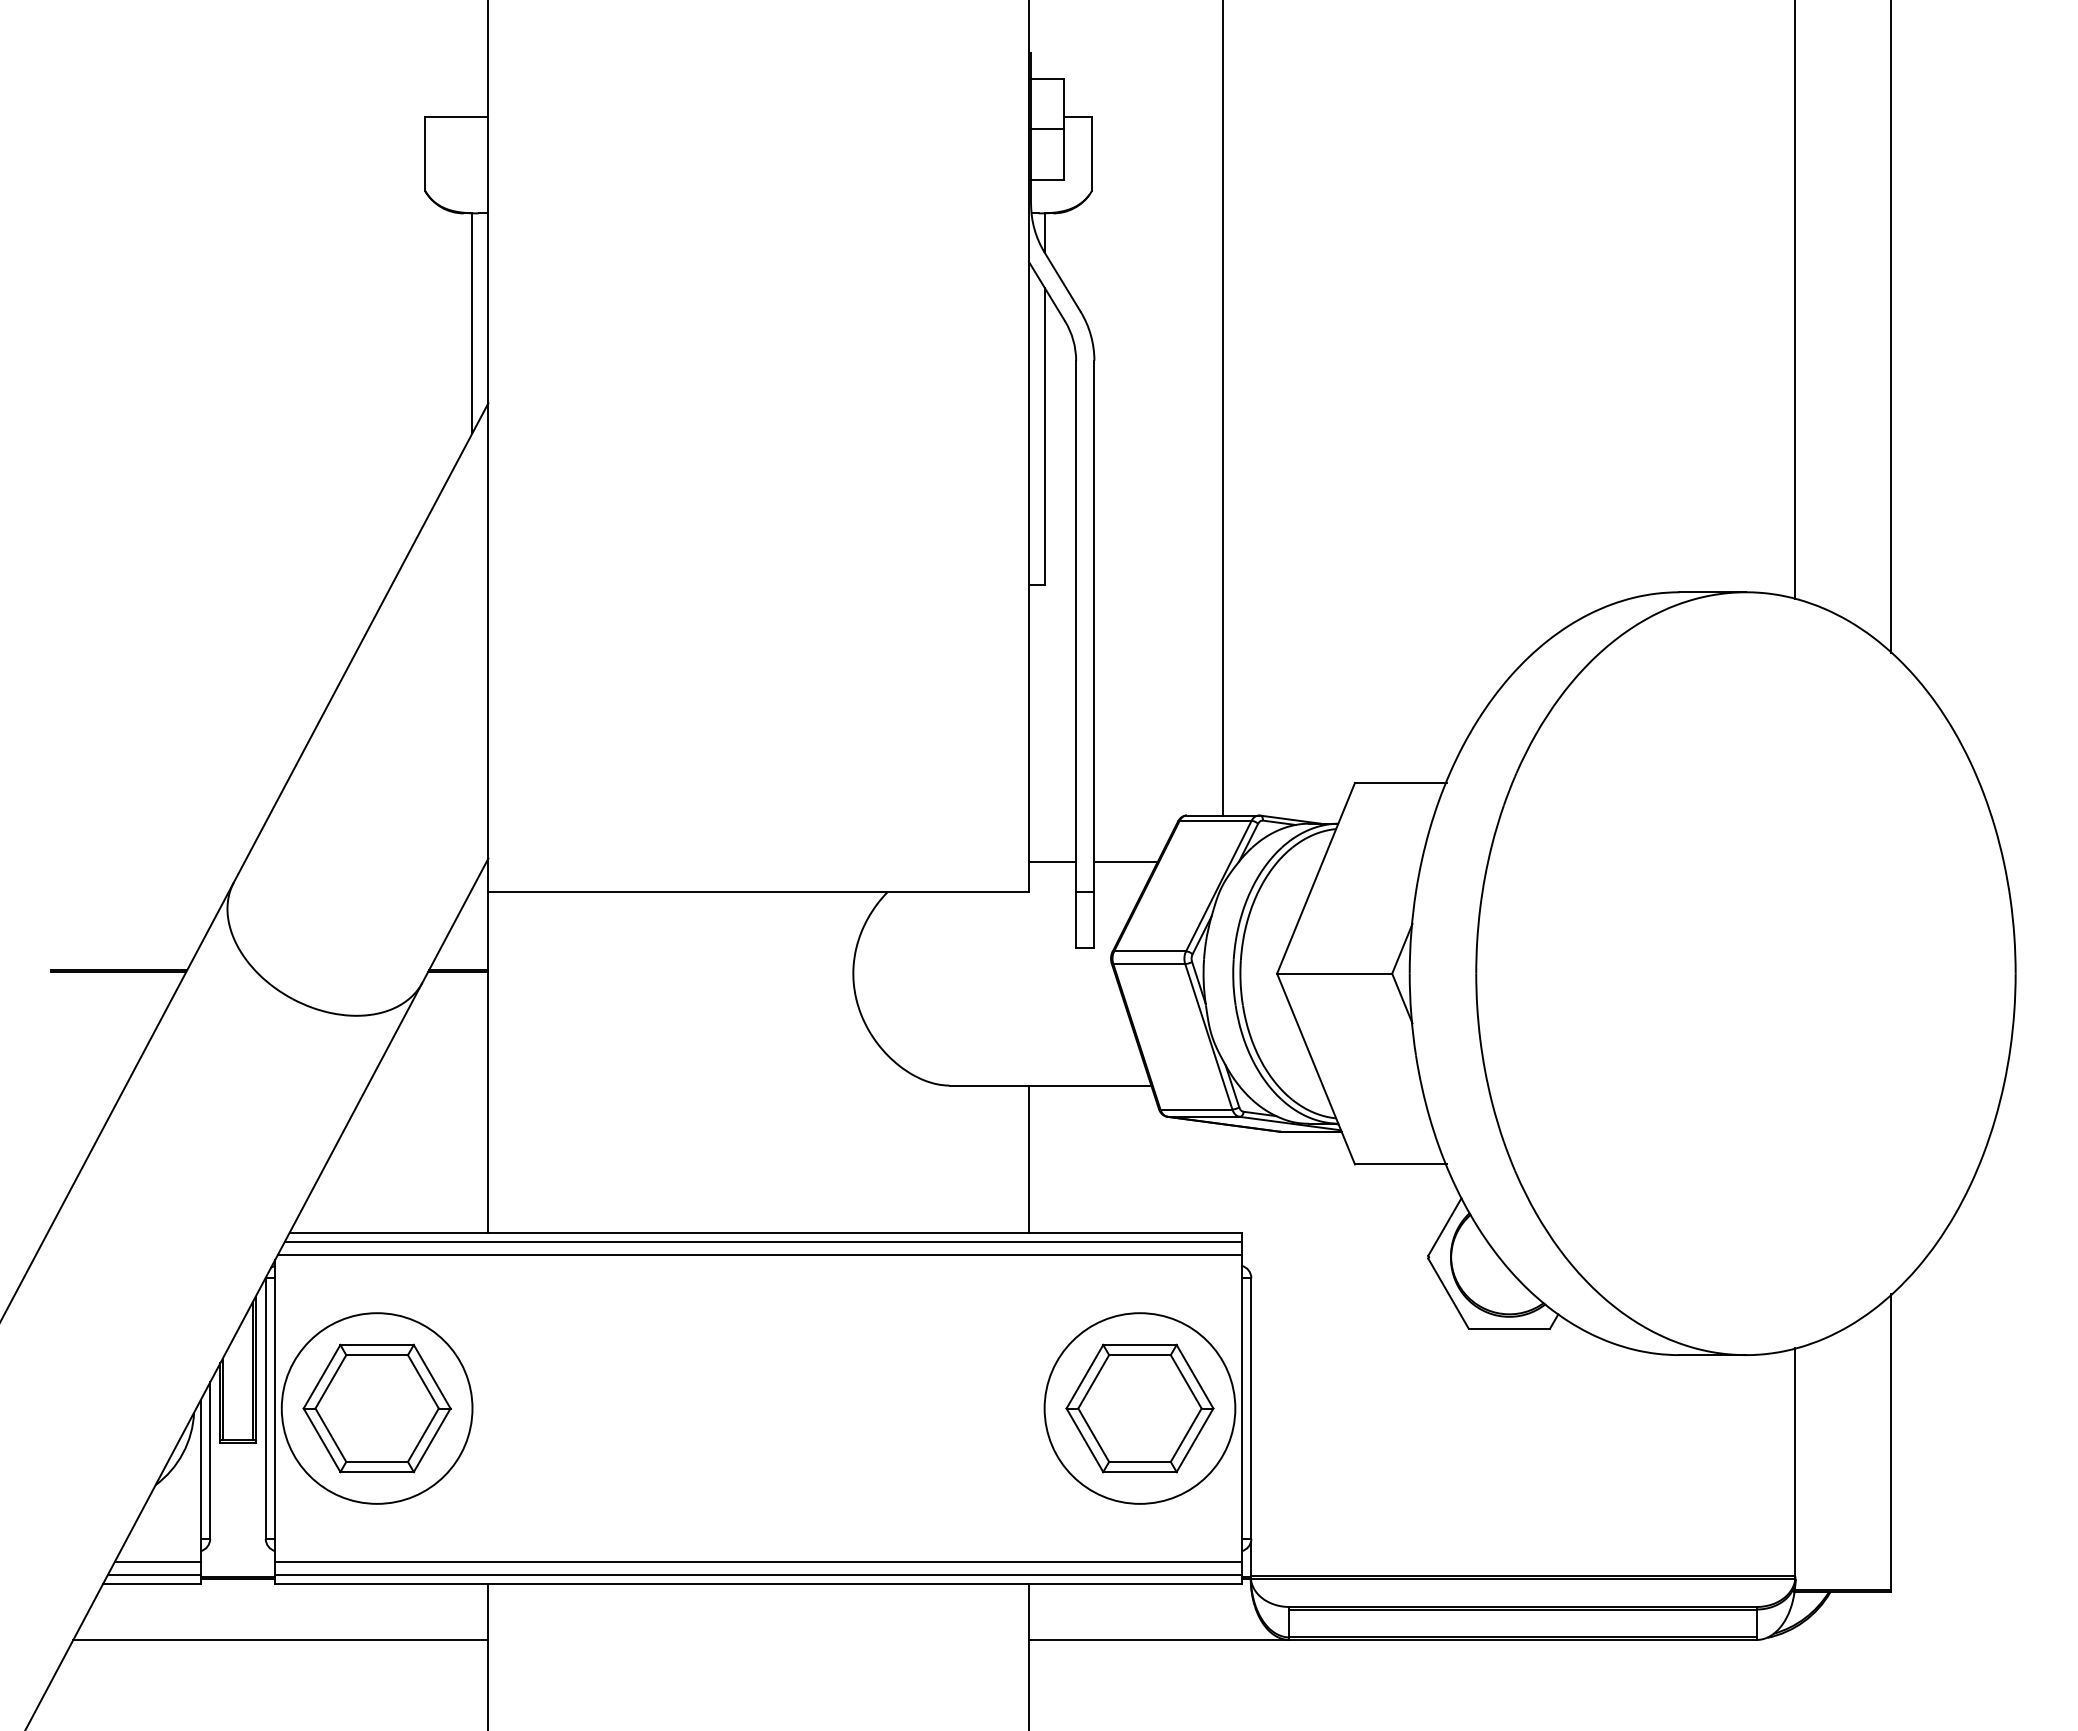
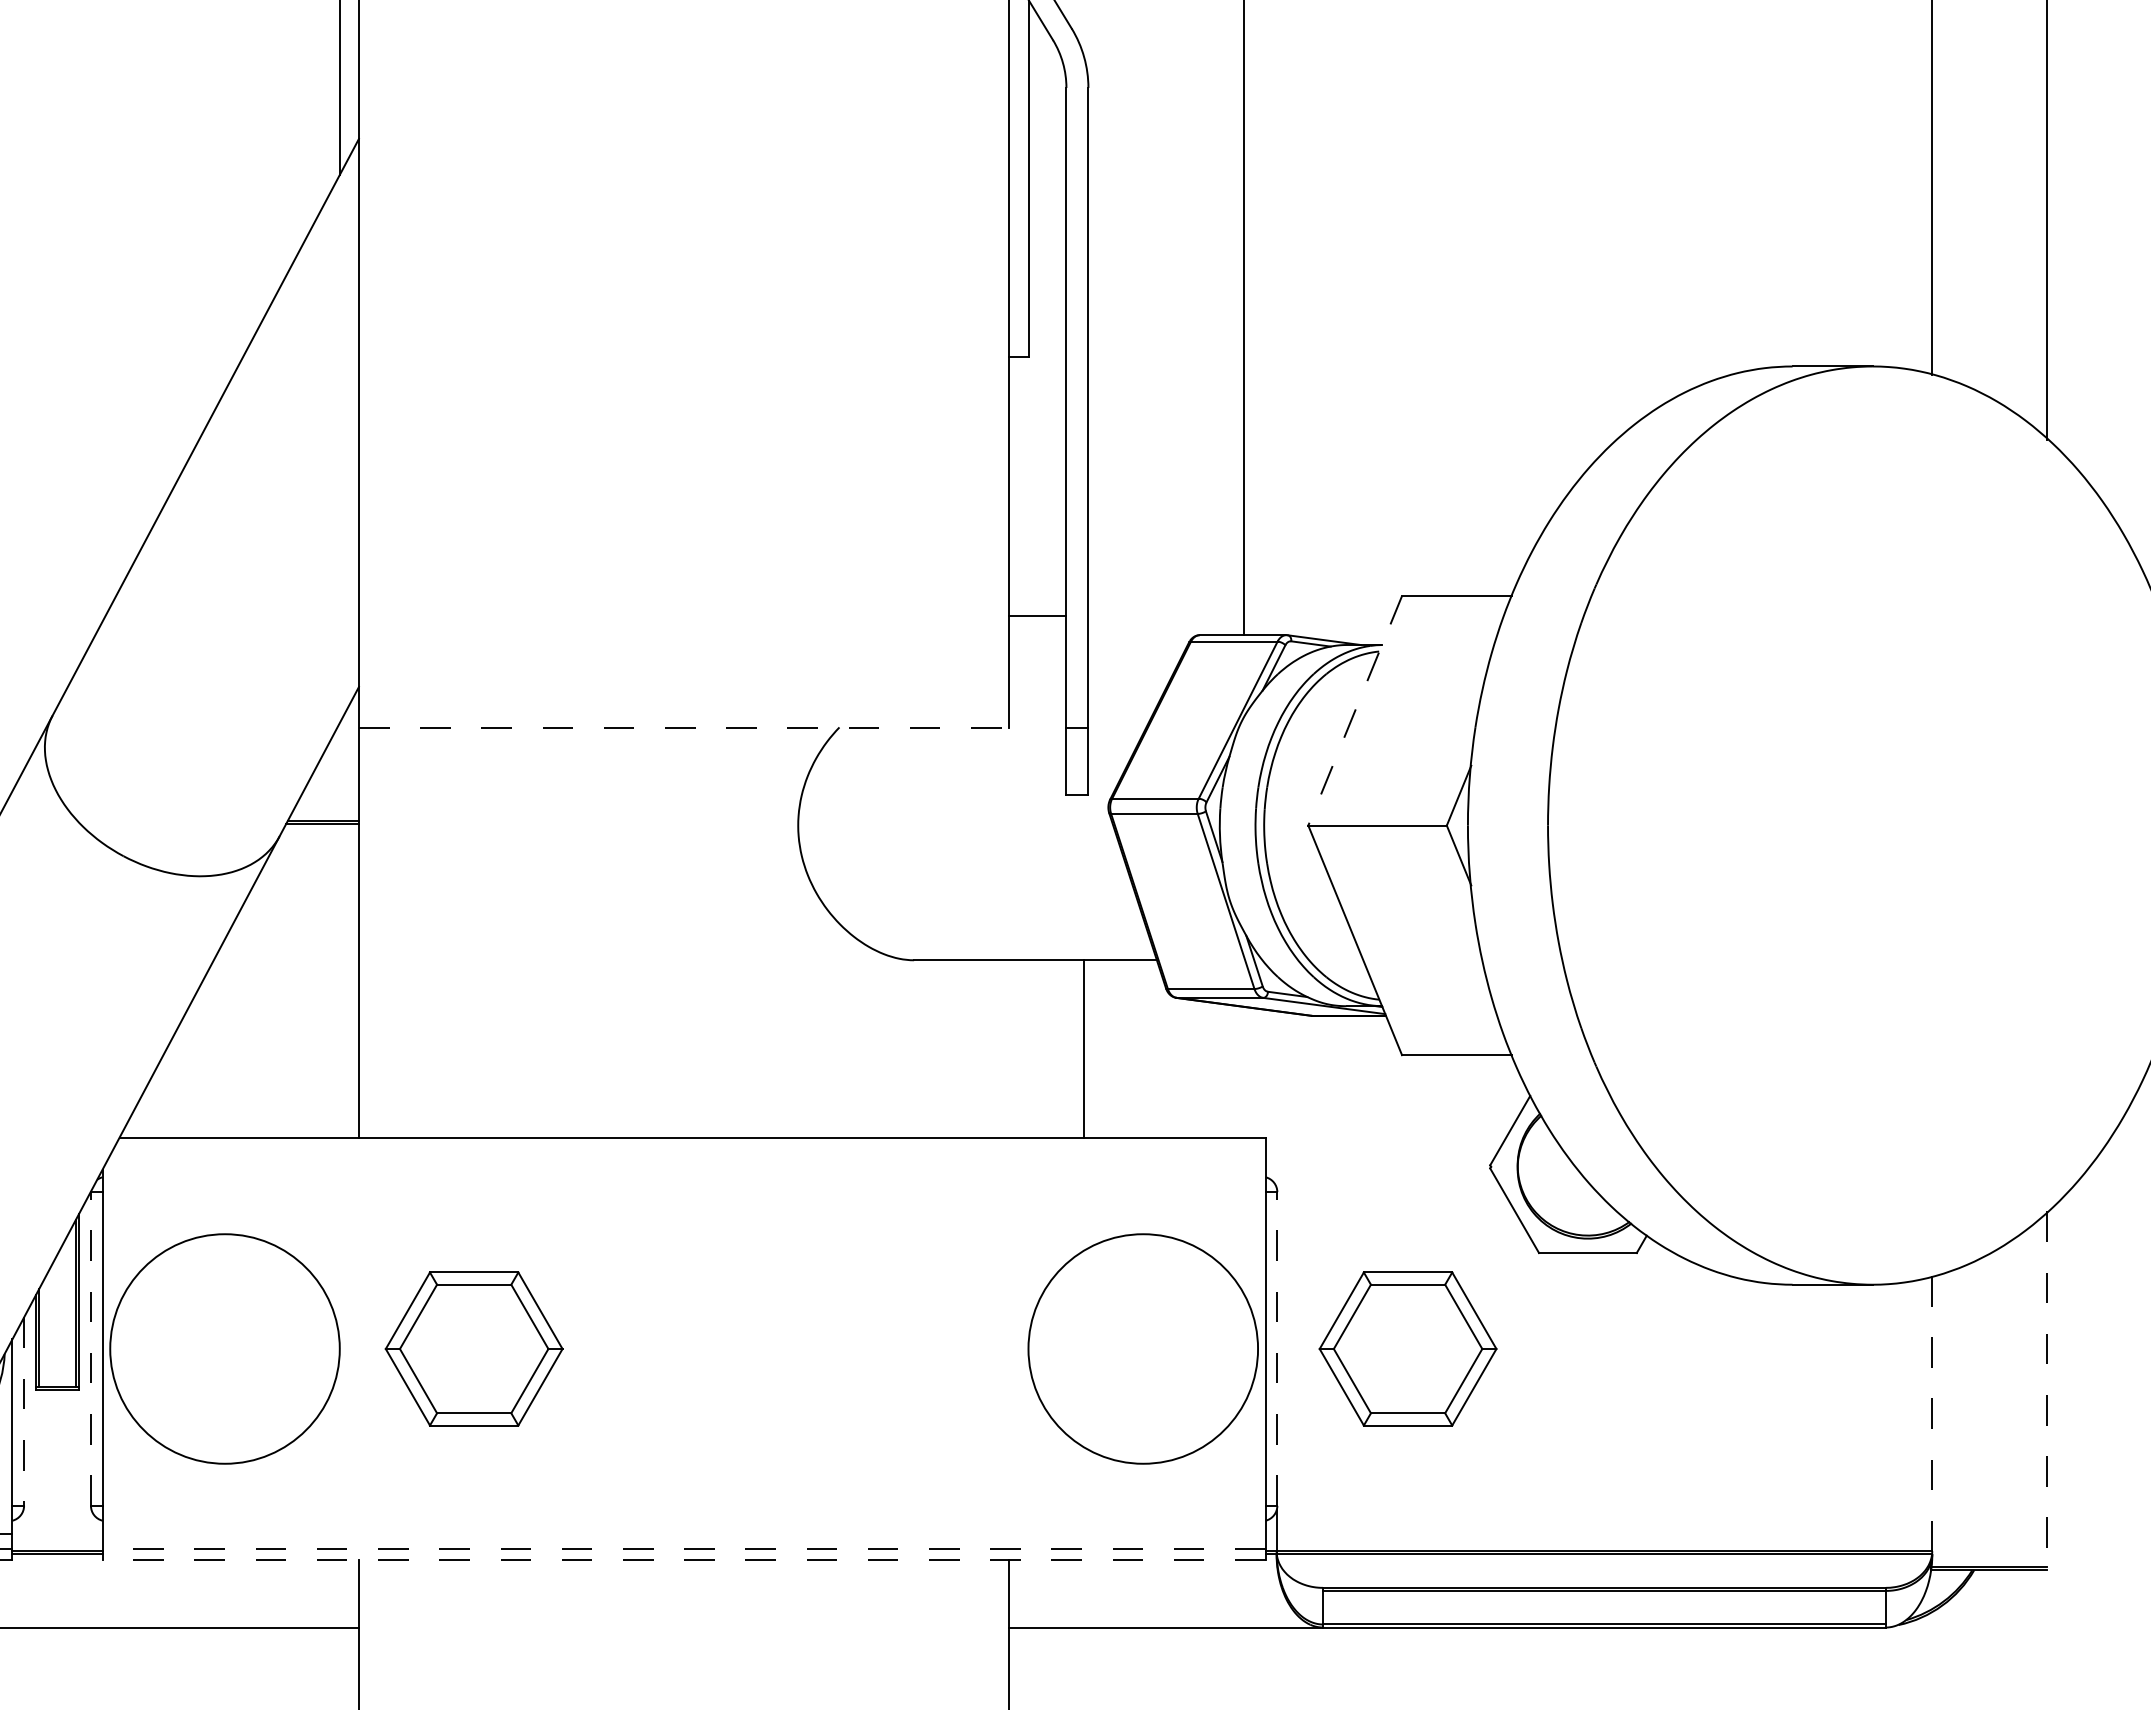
line: (1052, 861) -> (1037, 615), moved
line: (1125, 861) -> (1125, 690), removed
line: (1316, 878) -> (1355, 711), solid -> dashed
line: (759, 892) -> (685, 727), solid -> dashed
line: (1028, 1158) -> (1083, 1048), moved
line: (762, 1242) -> (688, 1149), removed
line: (759, 1254) -> (685, 1163), removed
line: (265, 1408) -> (90, 1348), solid -> dashed
part: (376, 1408) -> (473, 1348), moved
part: (1139, 1408) -> (1407, 1348), moved
line: (1251, 1408) -> (1277, 1348), solid -> dashed
line: (1890, 1443) -> (2046, 1391), solid -> dashed
line: (210, 1461) -> (24, 1412), solid -> dashed
line: (1795, 1470) -> (1932, 1423), solid -> dashed
line: (758, 1562) -> (684, 1534), removed
line: (758, 1574) -> (684, 1548), solid -> dashed
line: (758, 1584) -> (684, 1560), solid -> dashed

